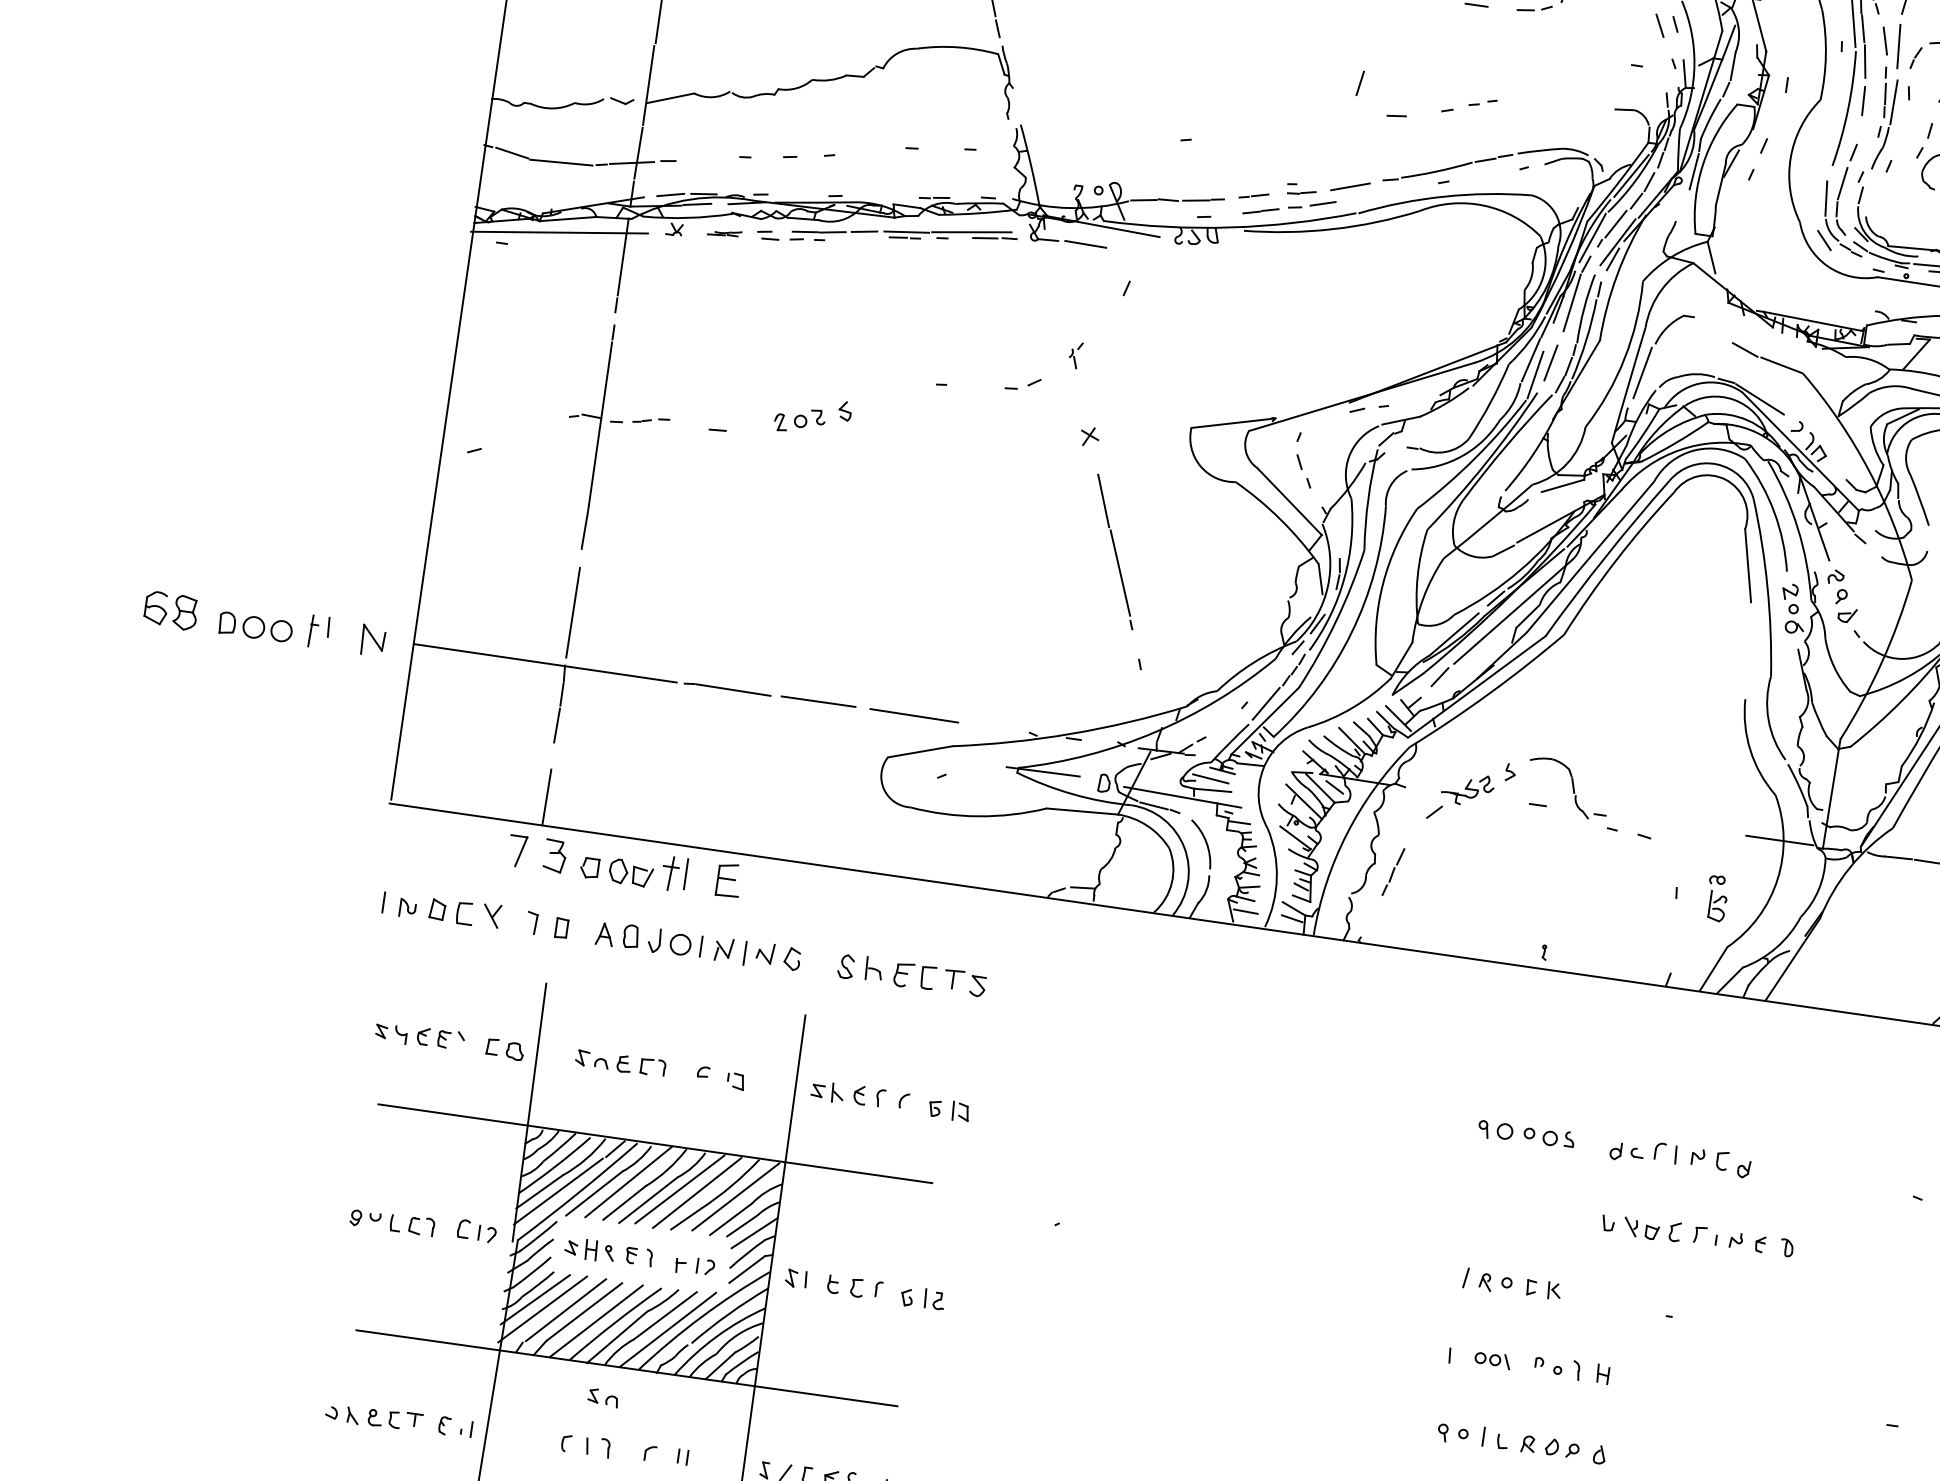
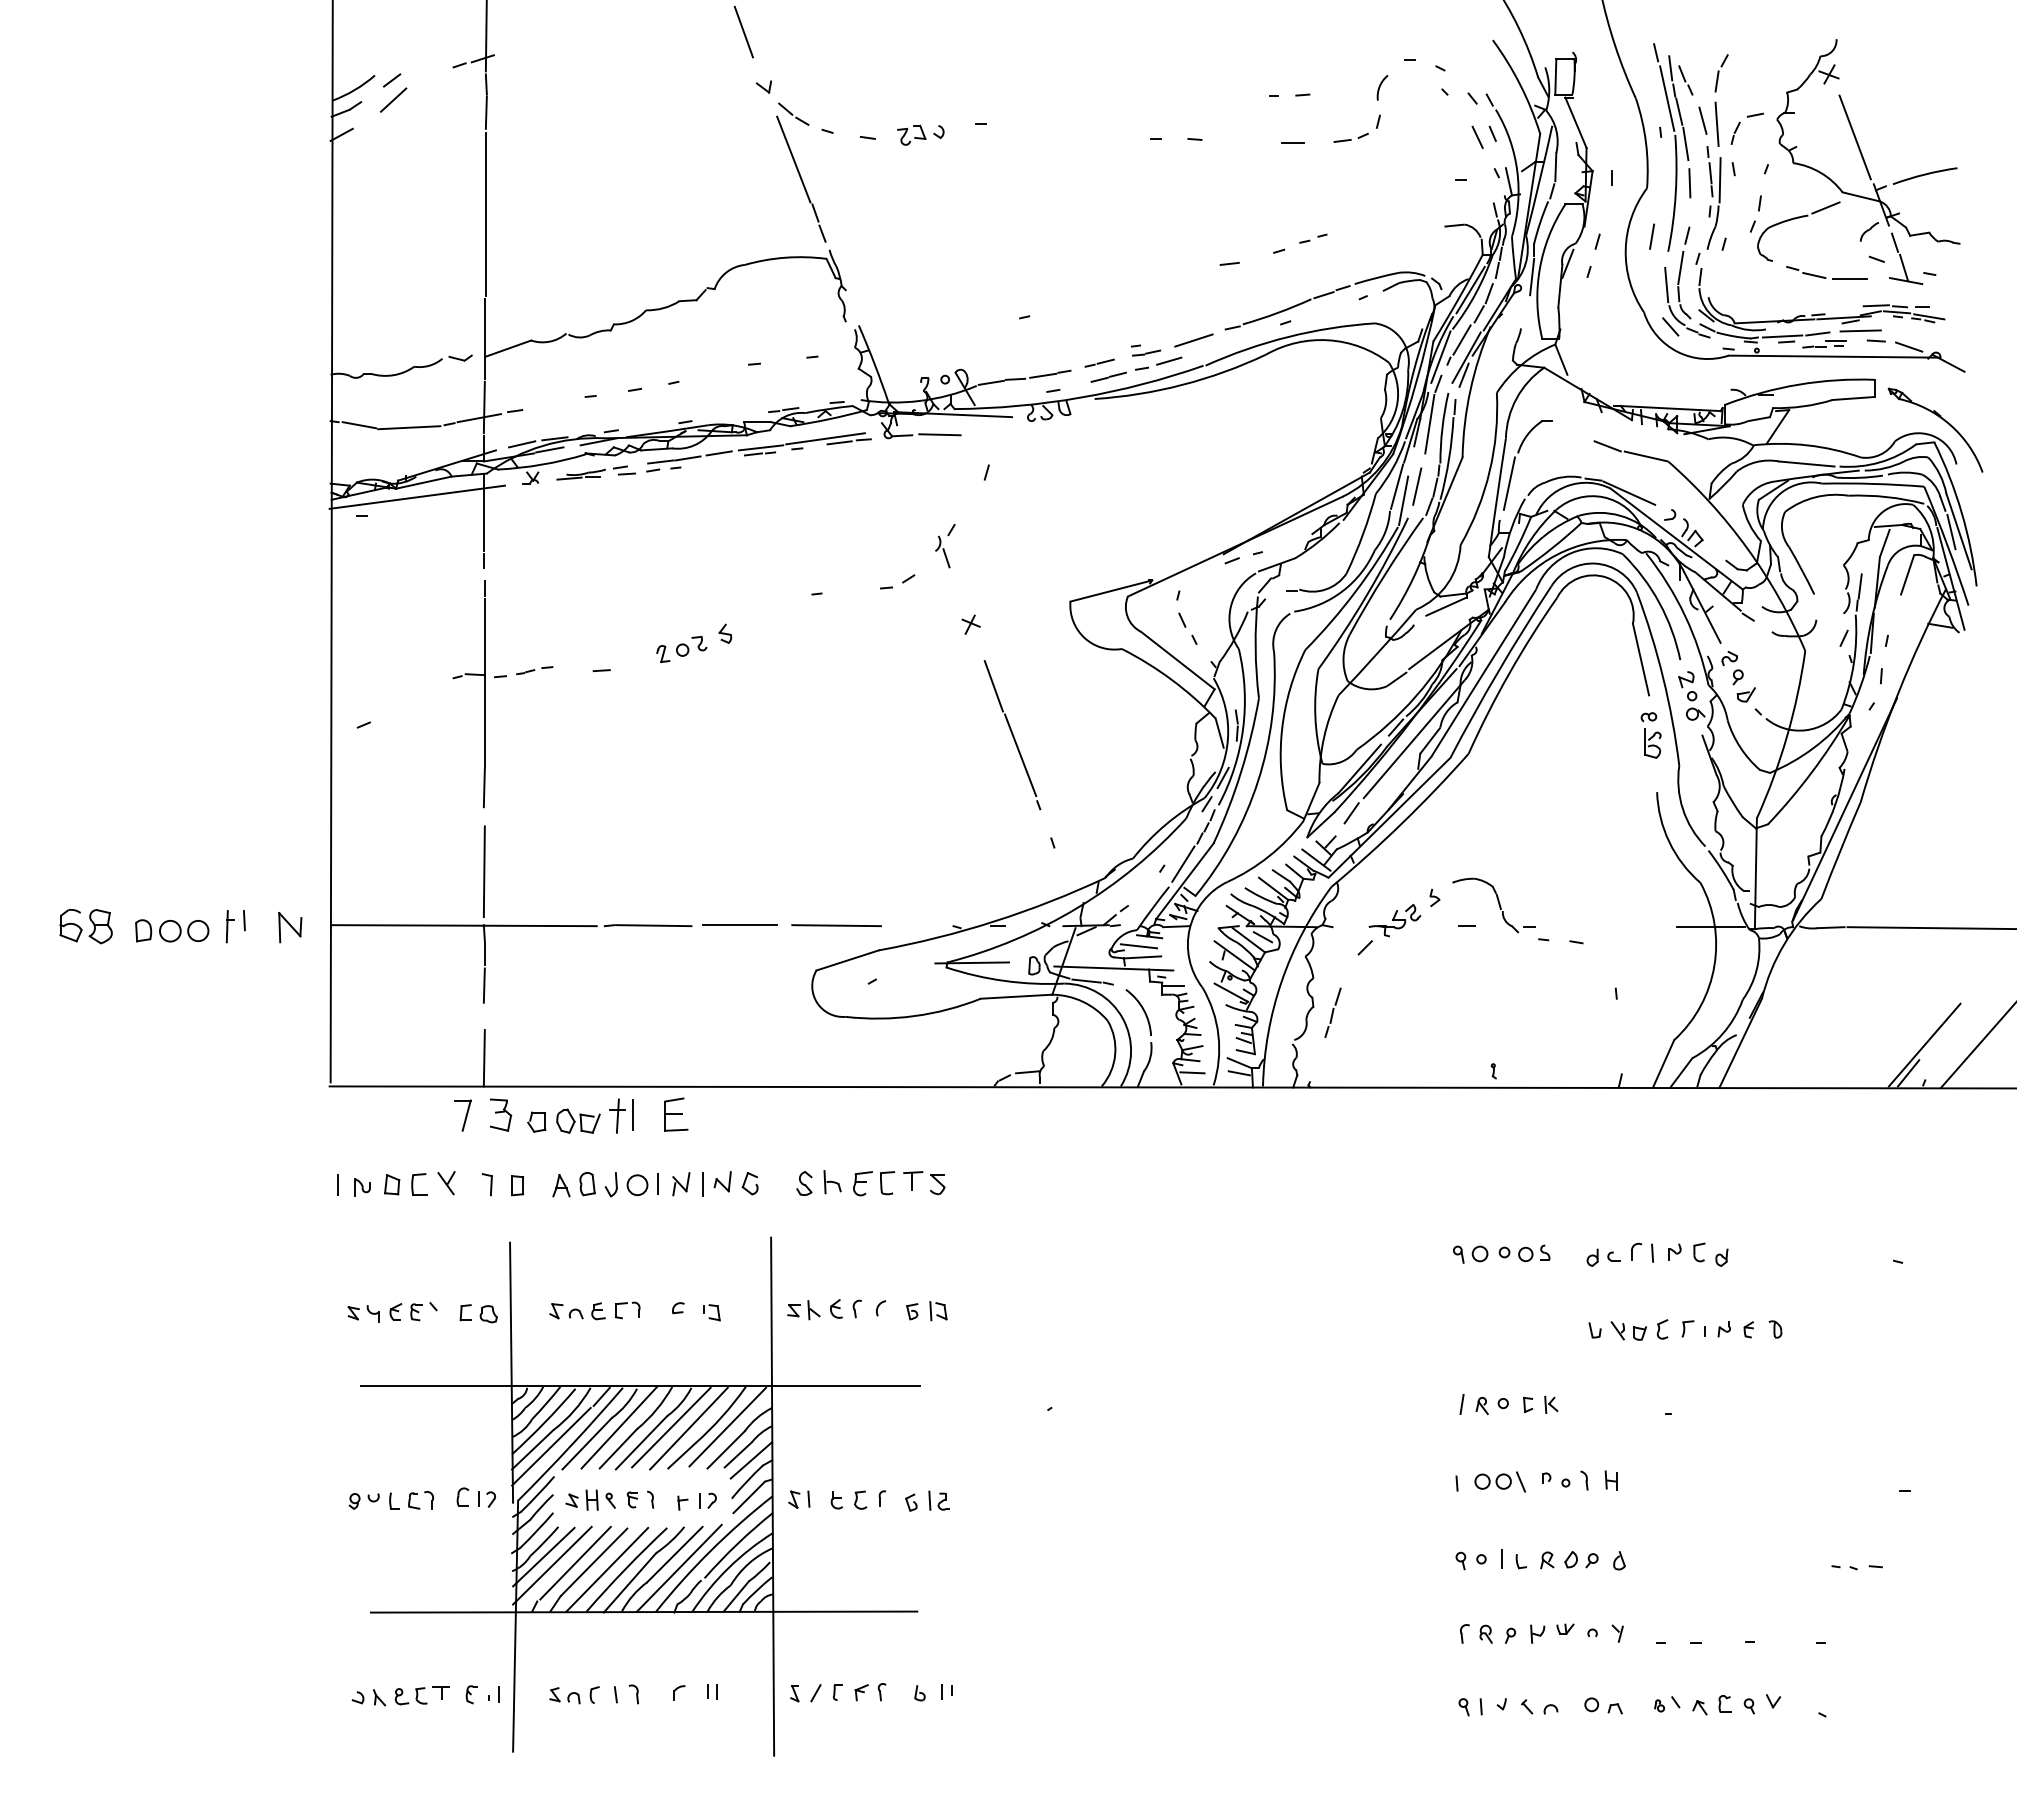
line: (1359, 83) -> (1651, 236), moved
part: (724, 233) -> (580, 474), size x1.43
part: (1075, 354) -> (945, 545), size x1.67
part: (1716, 898) -> (1650, 735), moved
part: (1492, 1359) -> (1499, 1481), size x1.43
part: (602, 1397) -> (564, 1695), moved

